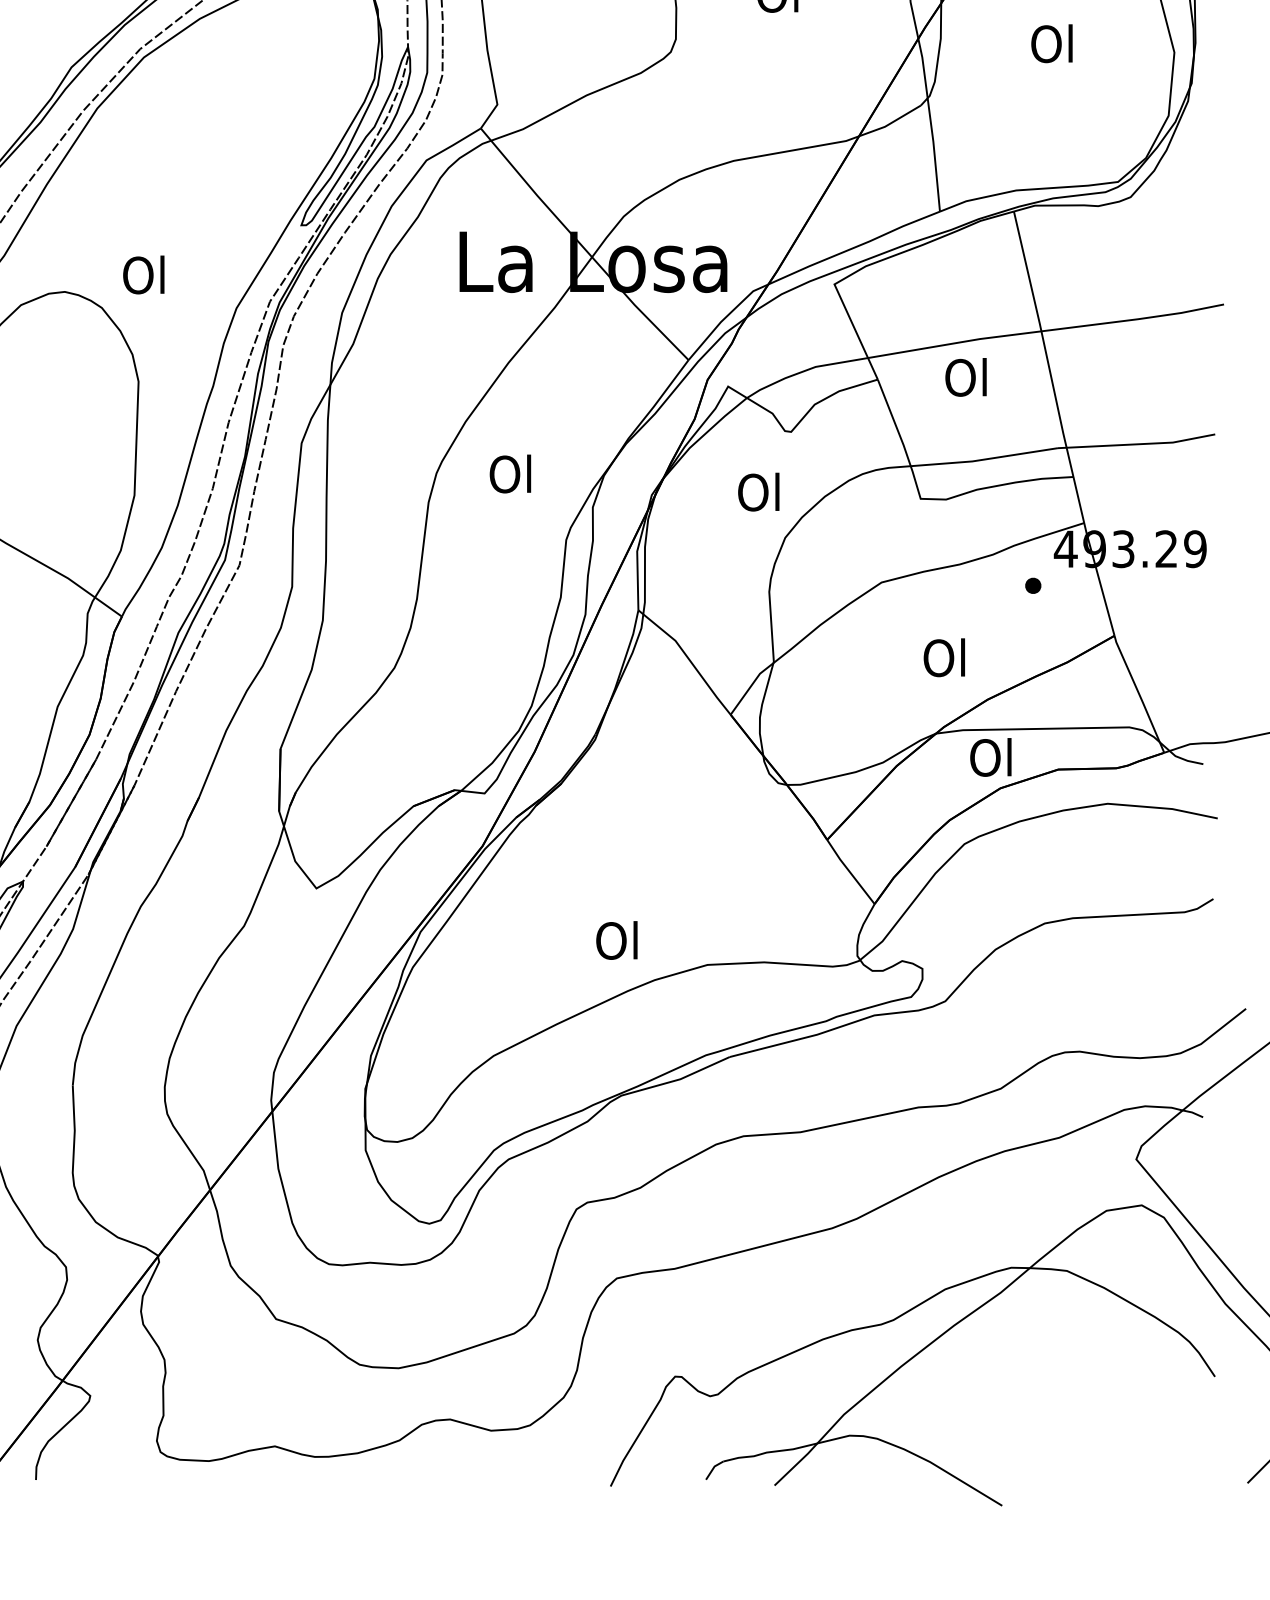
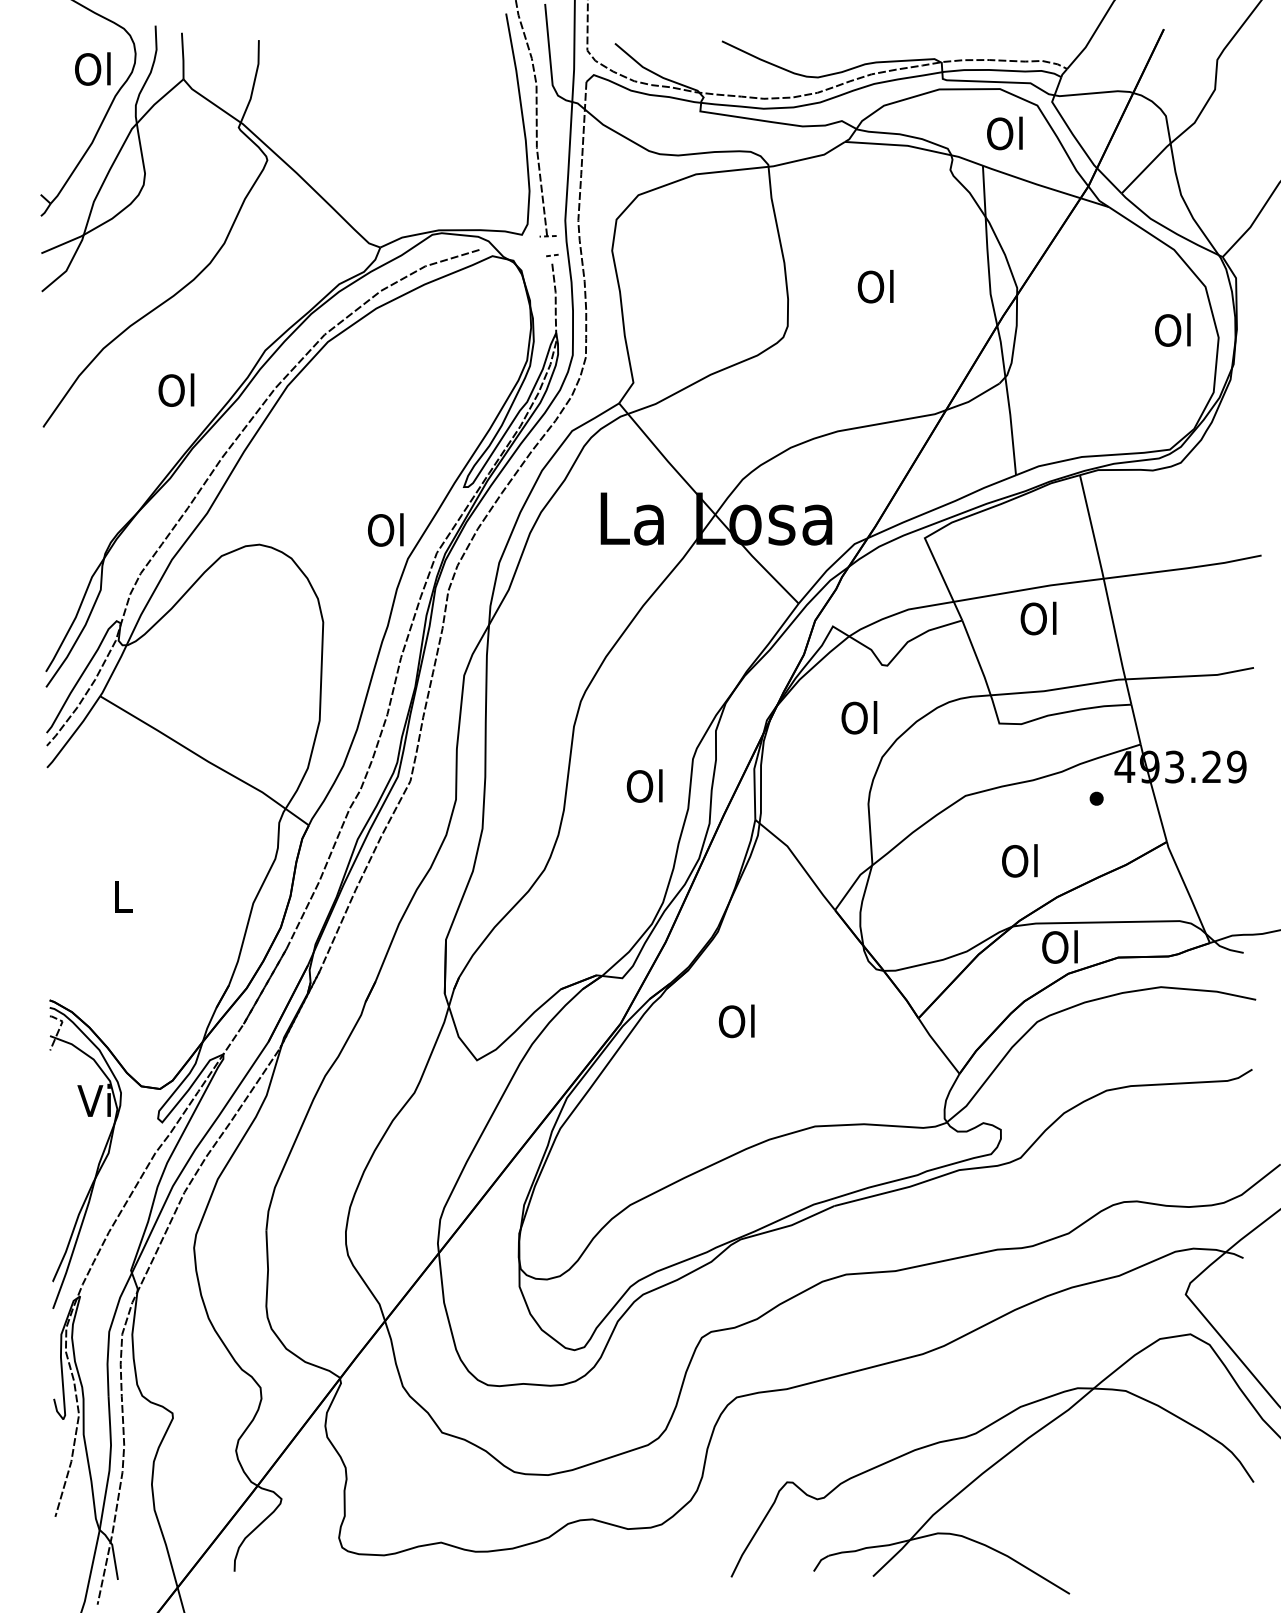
text: (1051, 43) -> (1172, 329), moved
text: (143, 274) -> (385, 529), moved
text: (510, 473) -> (644, 785), moved
text: (616, 940) -> (736, 1021), moved

